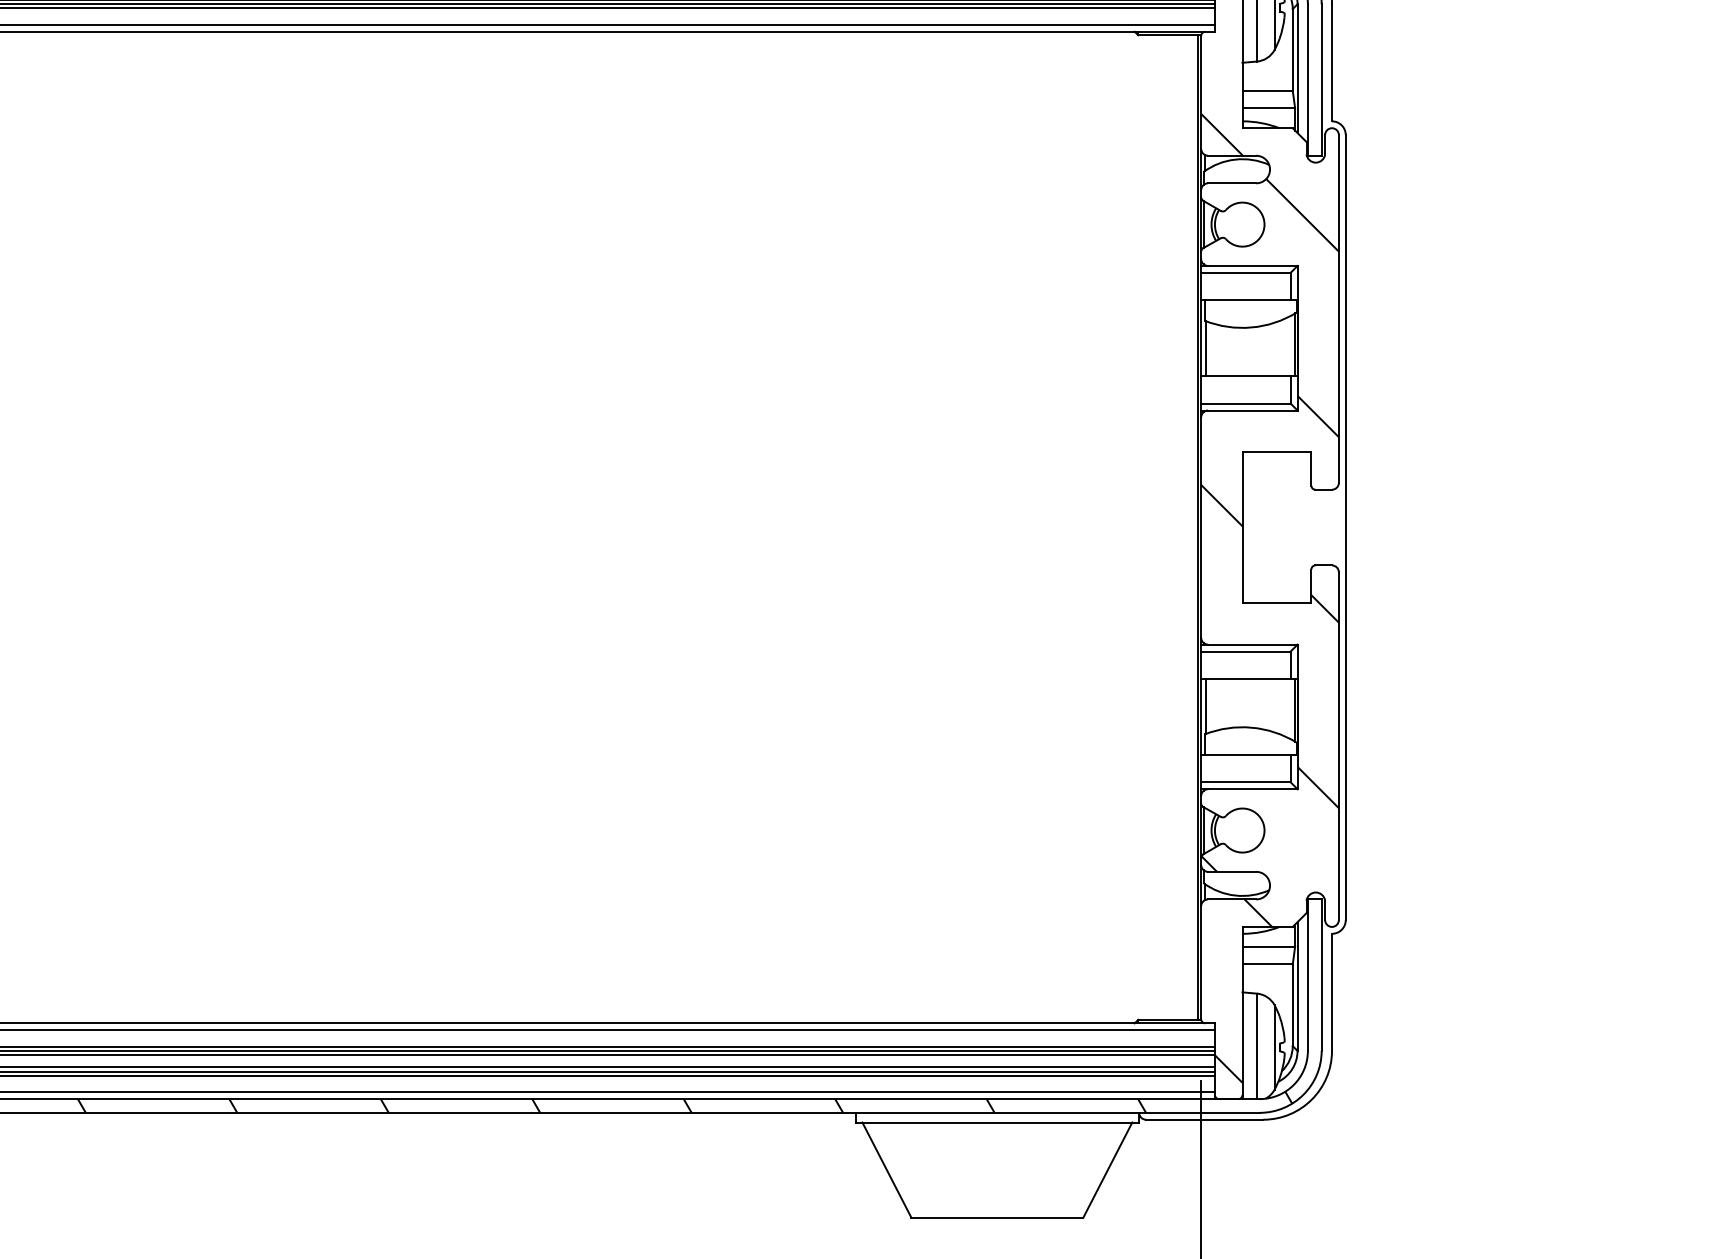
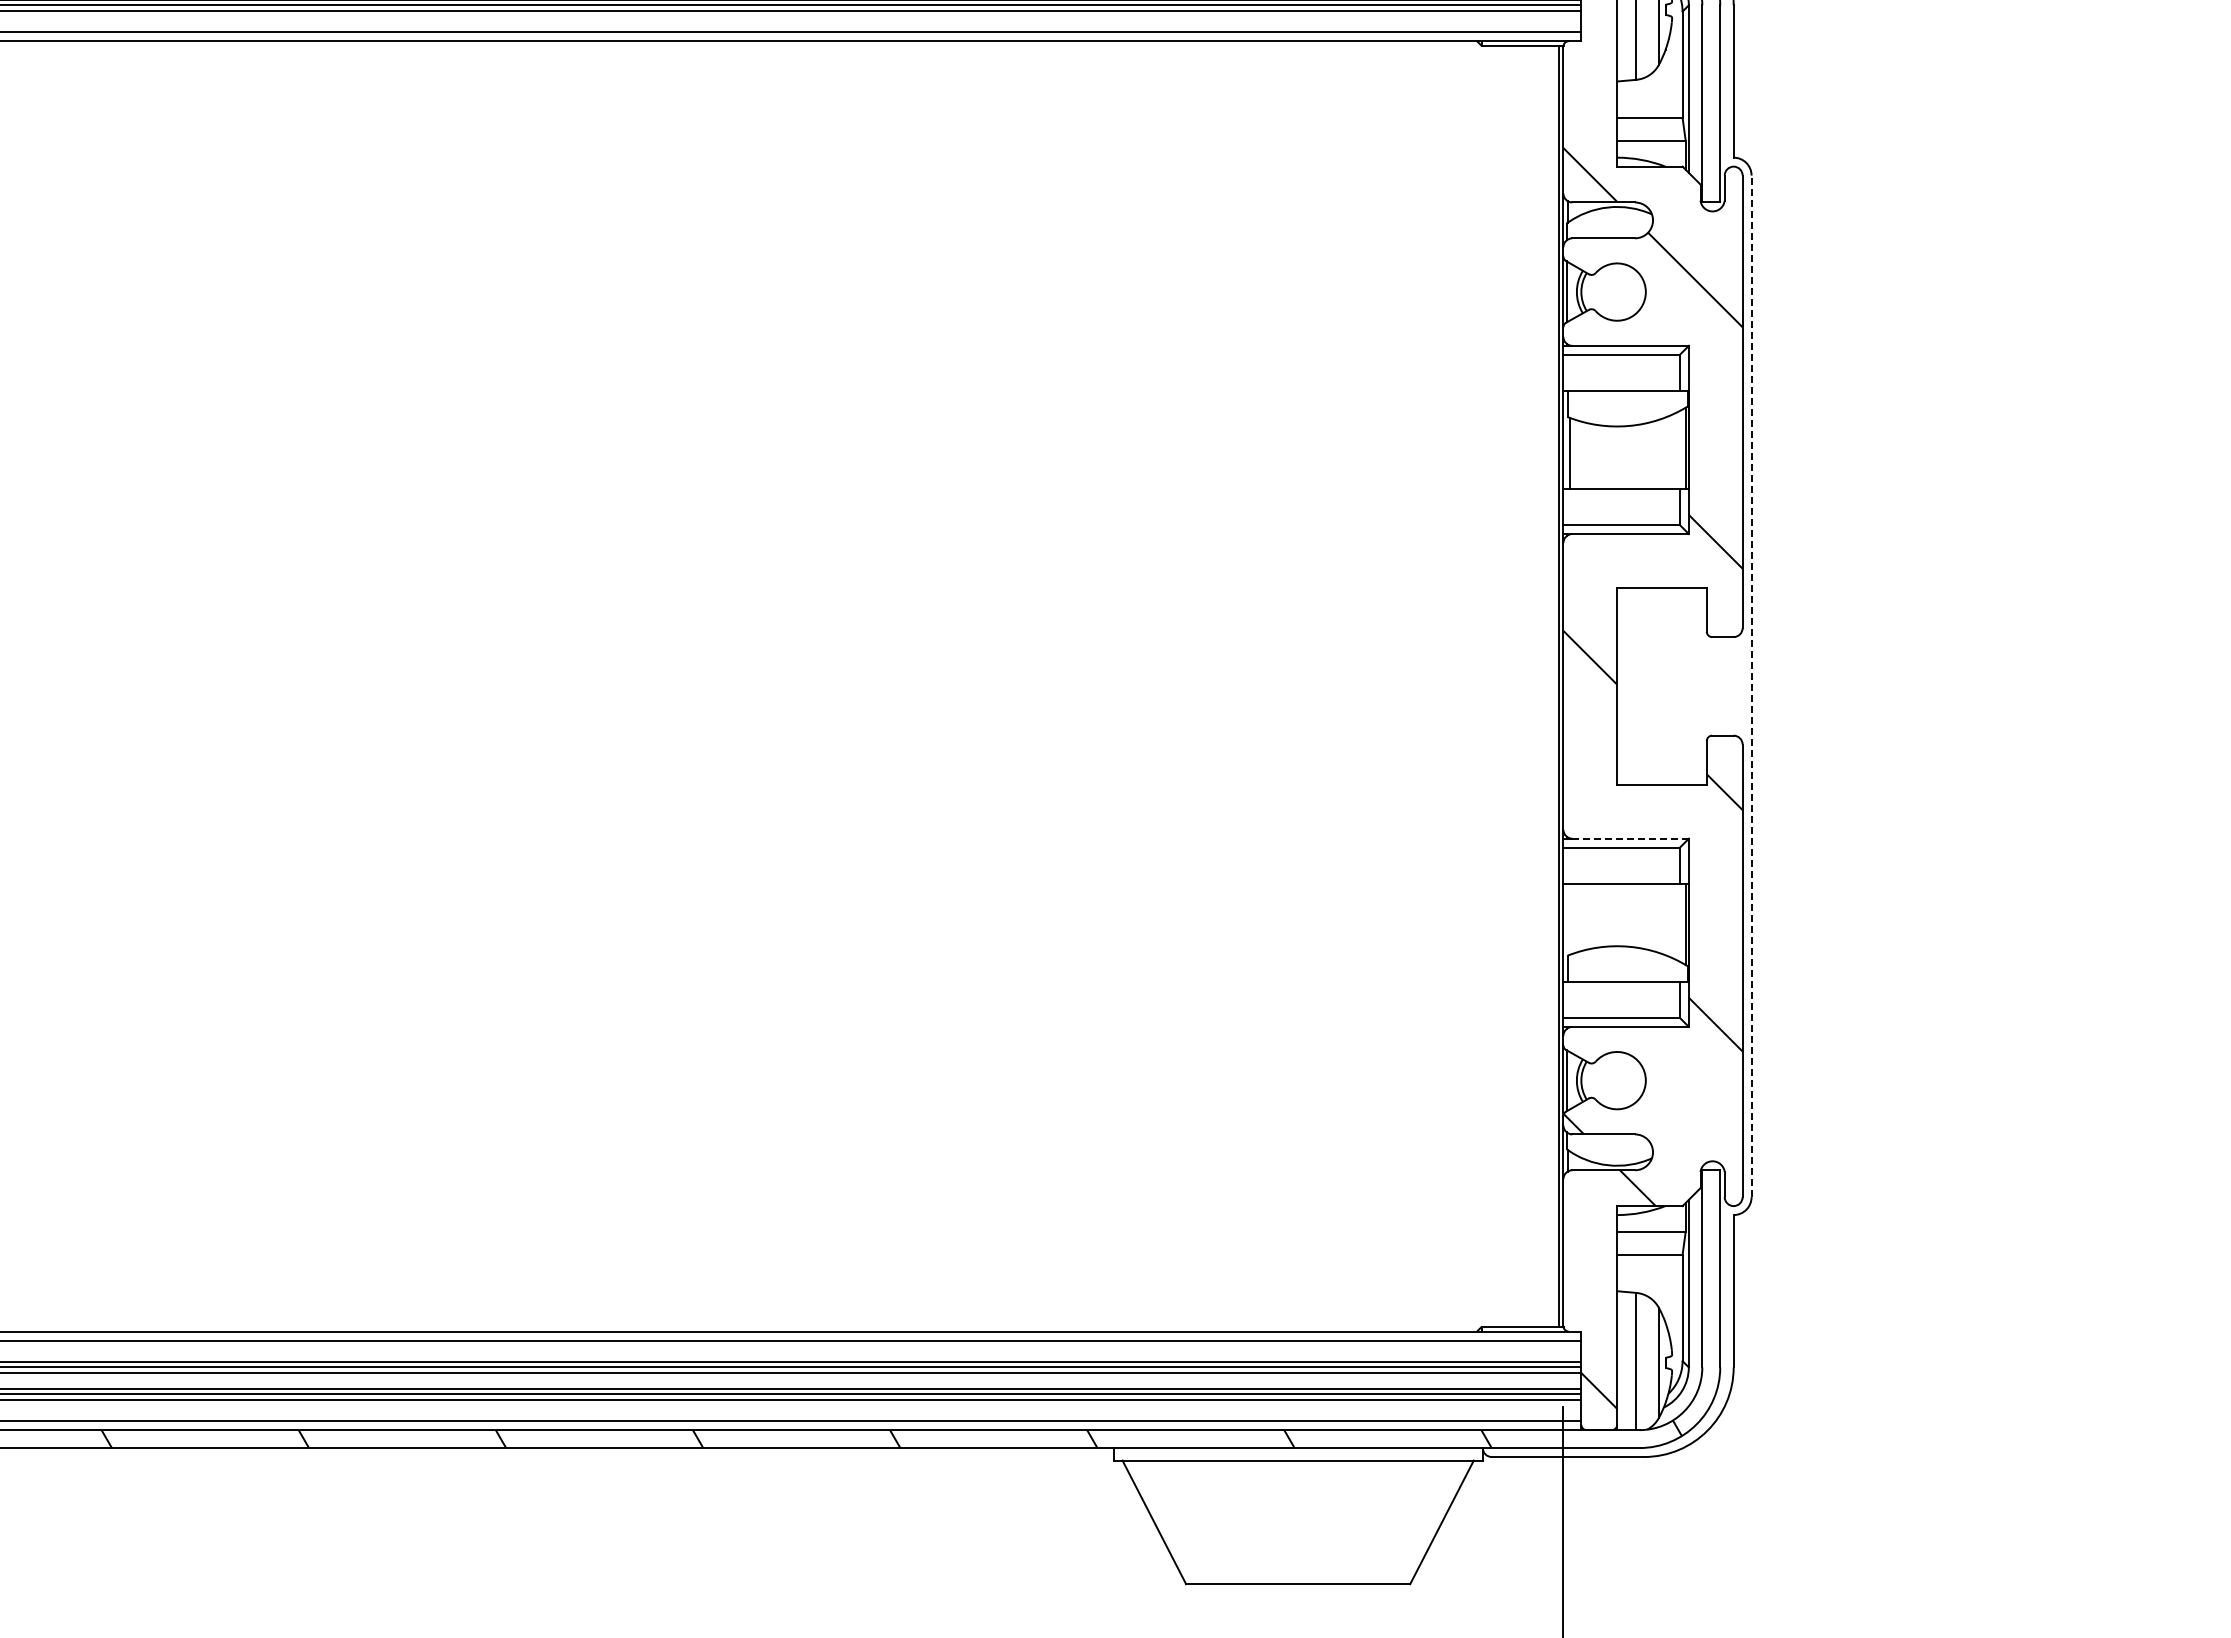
line: (1345, 527) -> (1751, 686), solid -> dashed
line: (1253, 644) -> (1631, 838), solid -> dashed
line: (1205, 705) -> (1569, 918), removed

